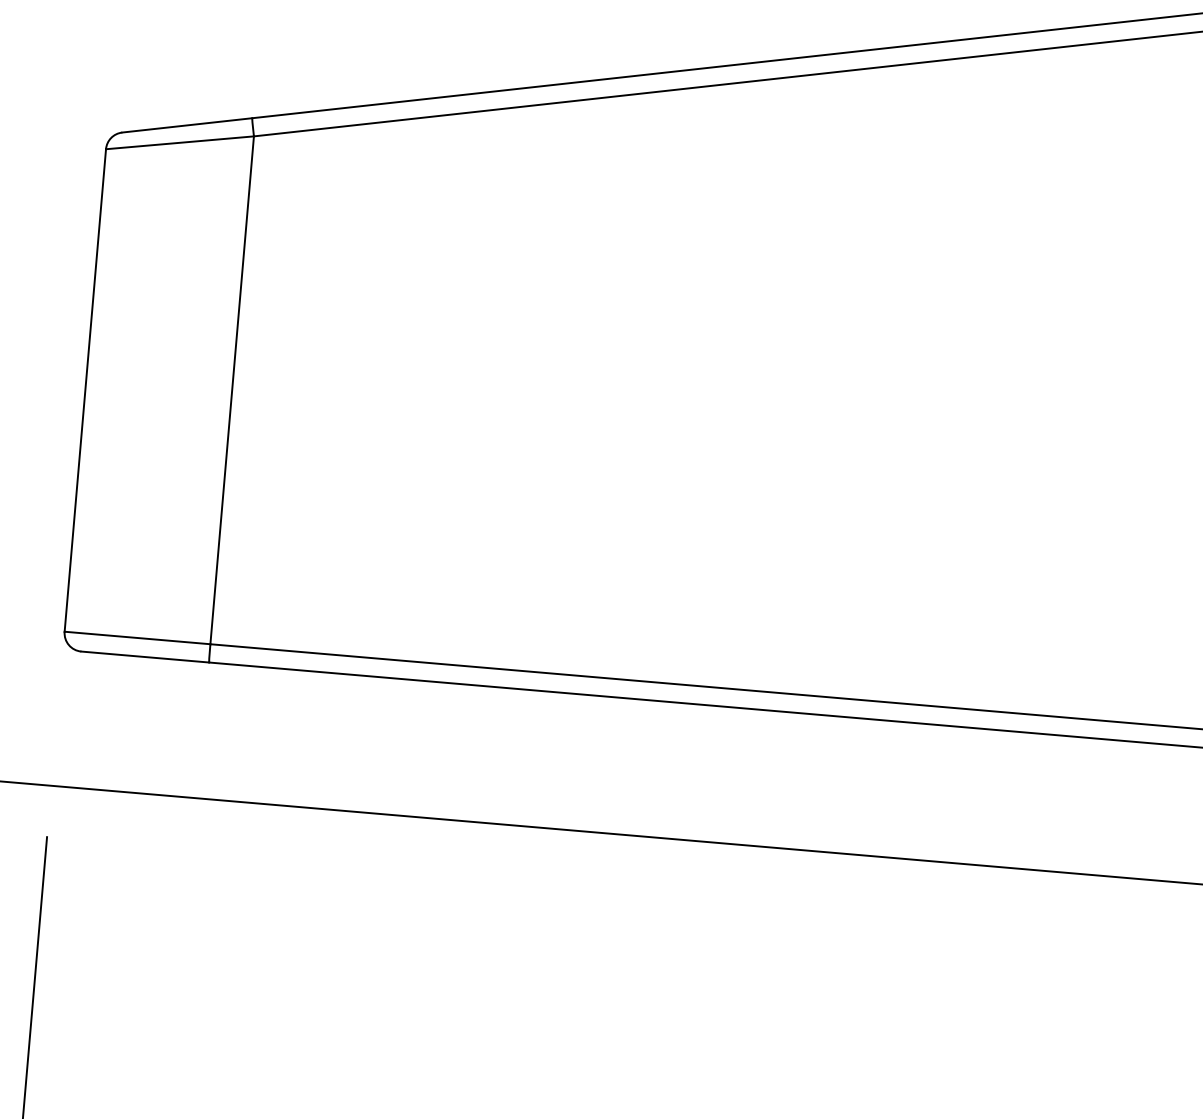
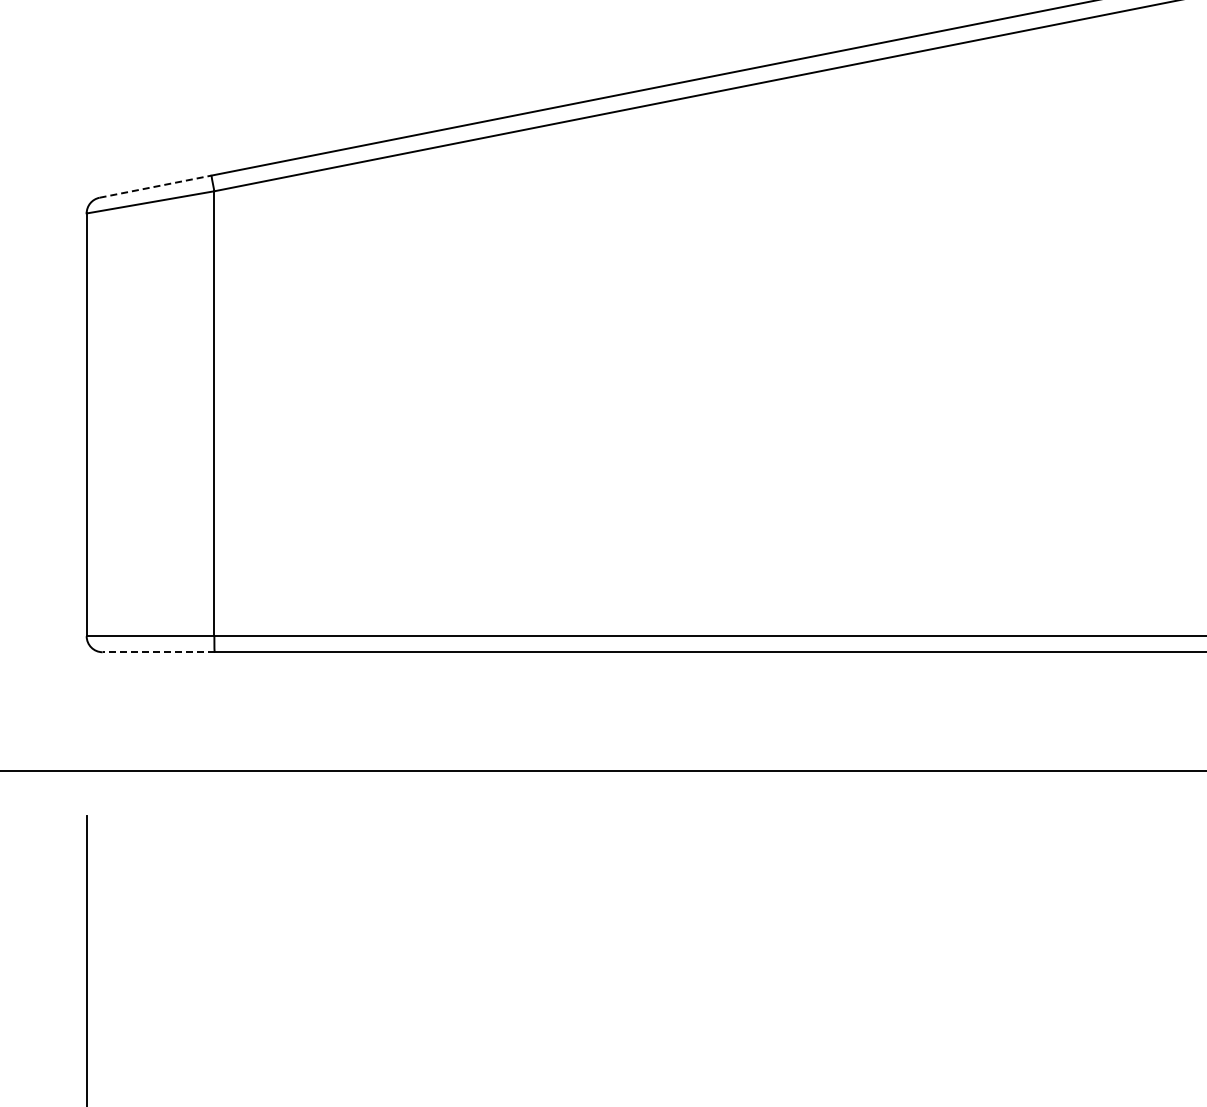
line: (188, 125) -> (156, 186), solid -> dashed
line: (145, 657) -> (158, 652), solid -> dashed

